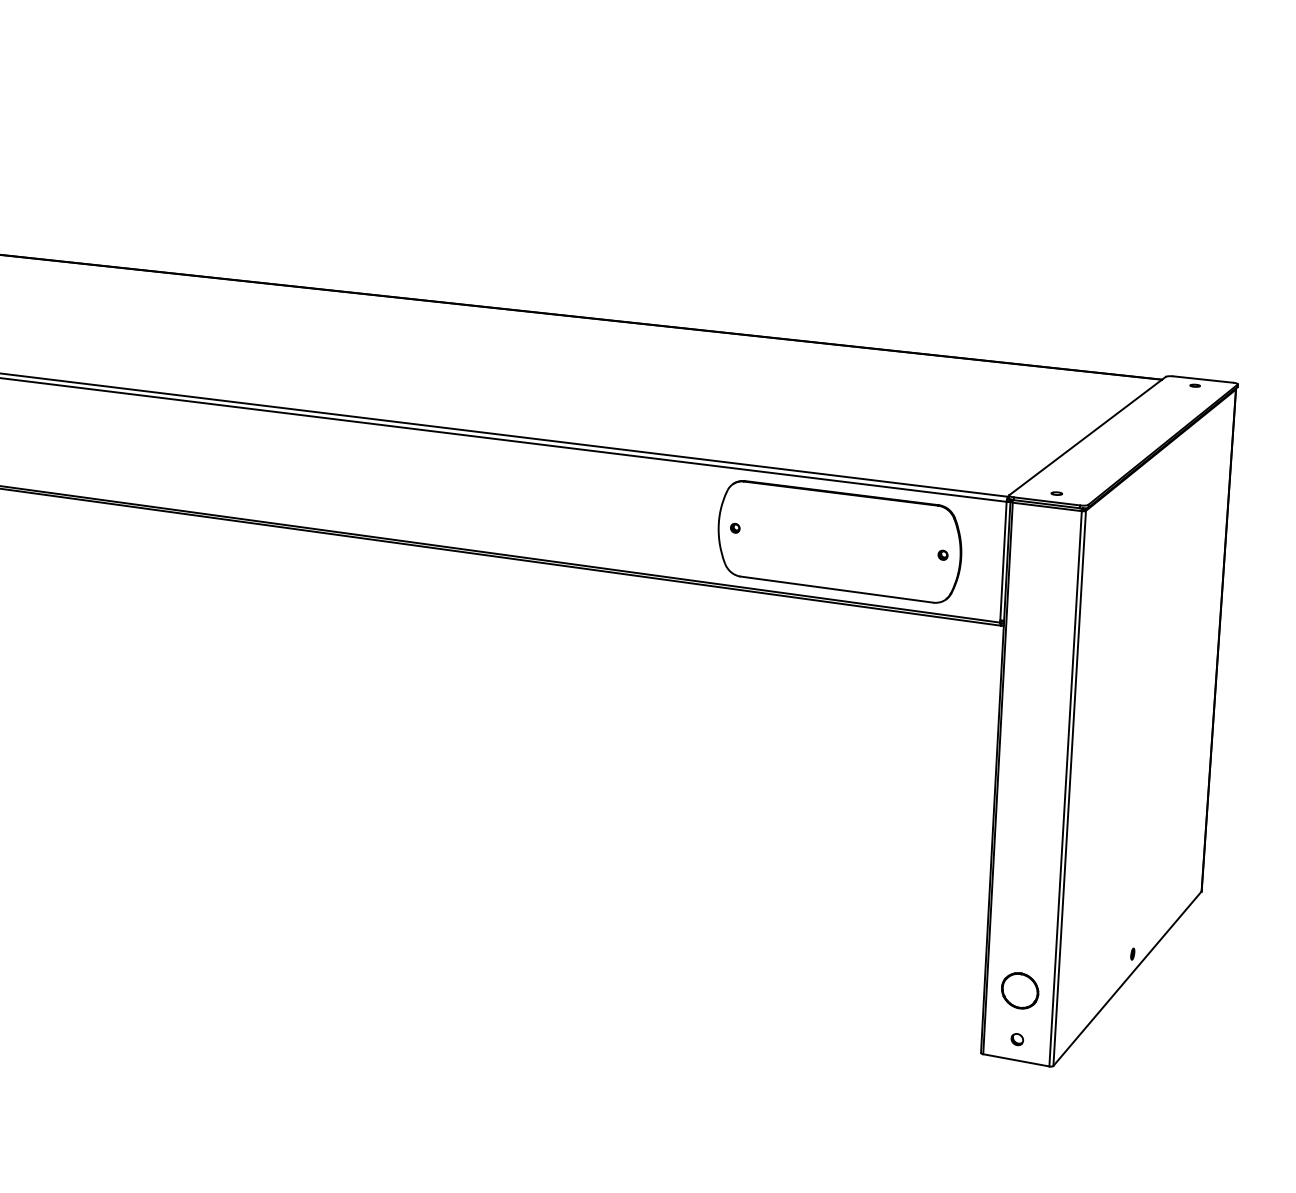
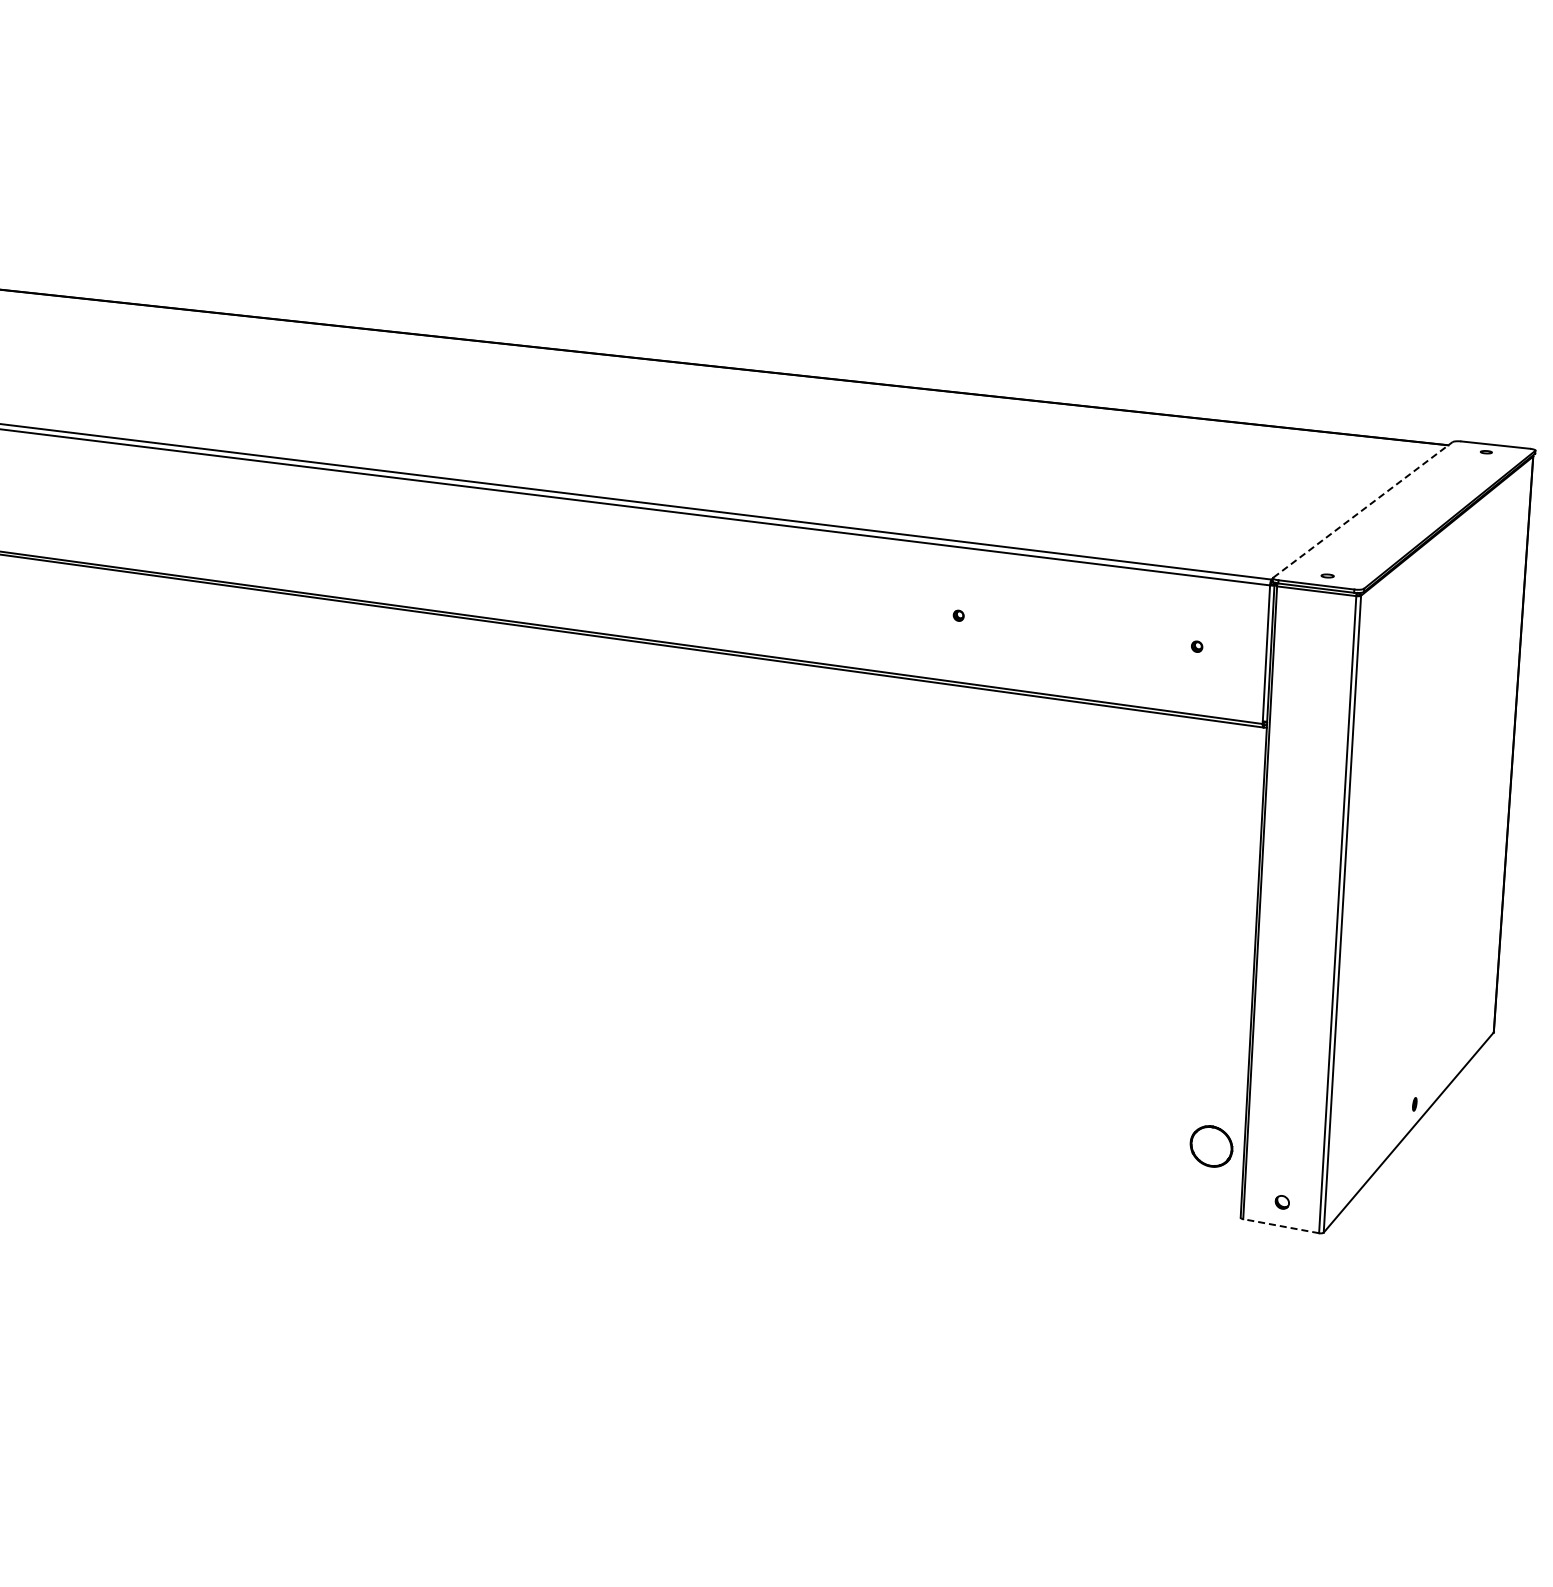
line: (1088, 435) -> (1363, 509), solid -> dashed
part: (839, 542) -> (1078, 631), removed
part: (1020, 990) -> (1211, 1146), moved
line: (1016, 1060) -> (1281, 1226), solid -> dashed

